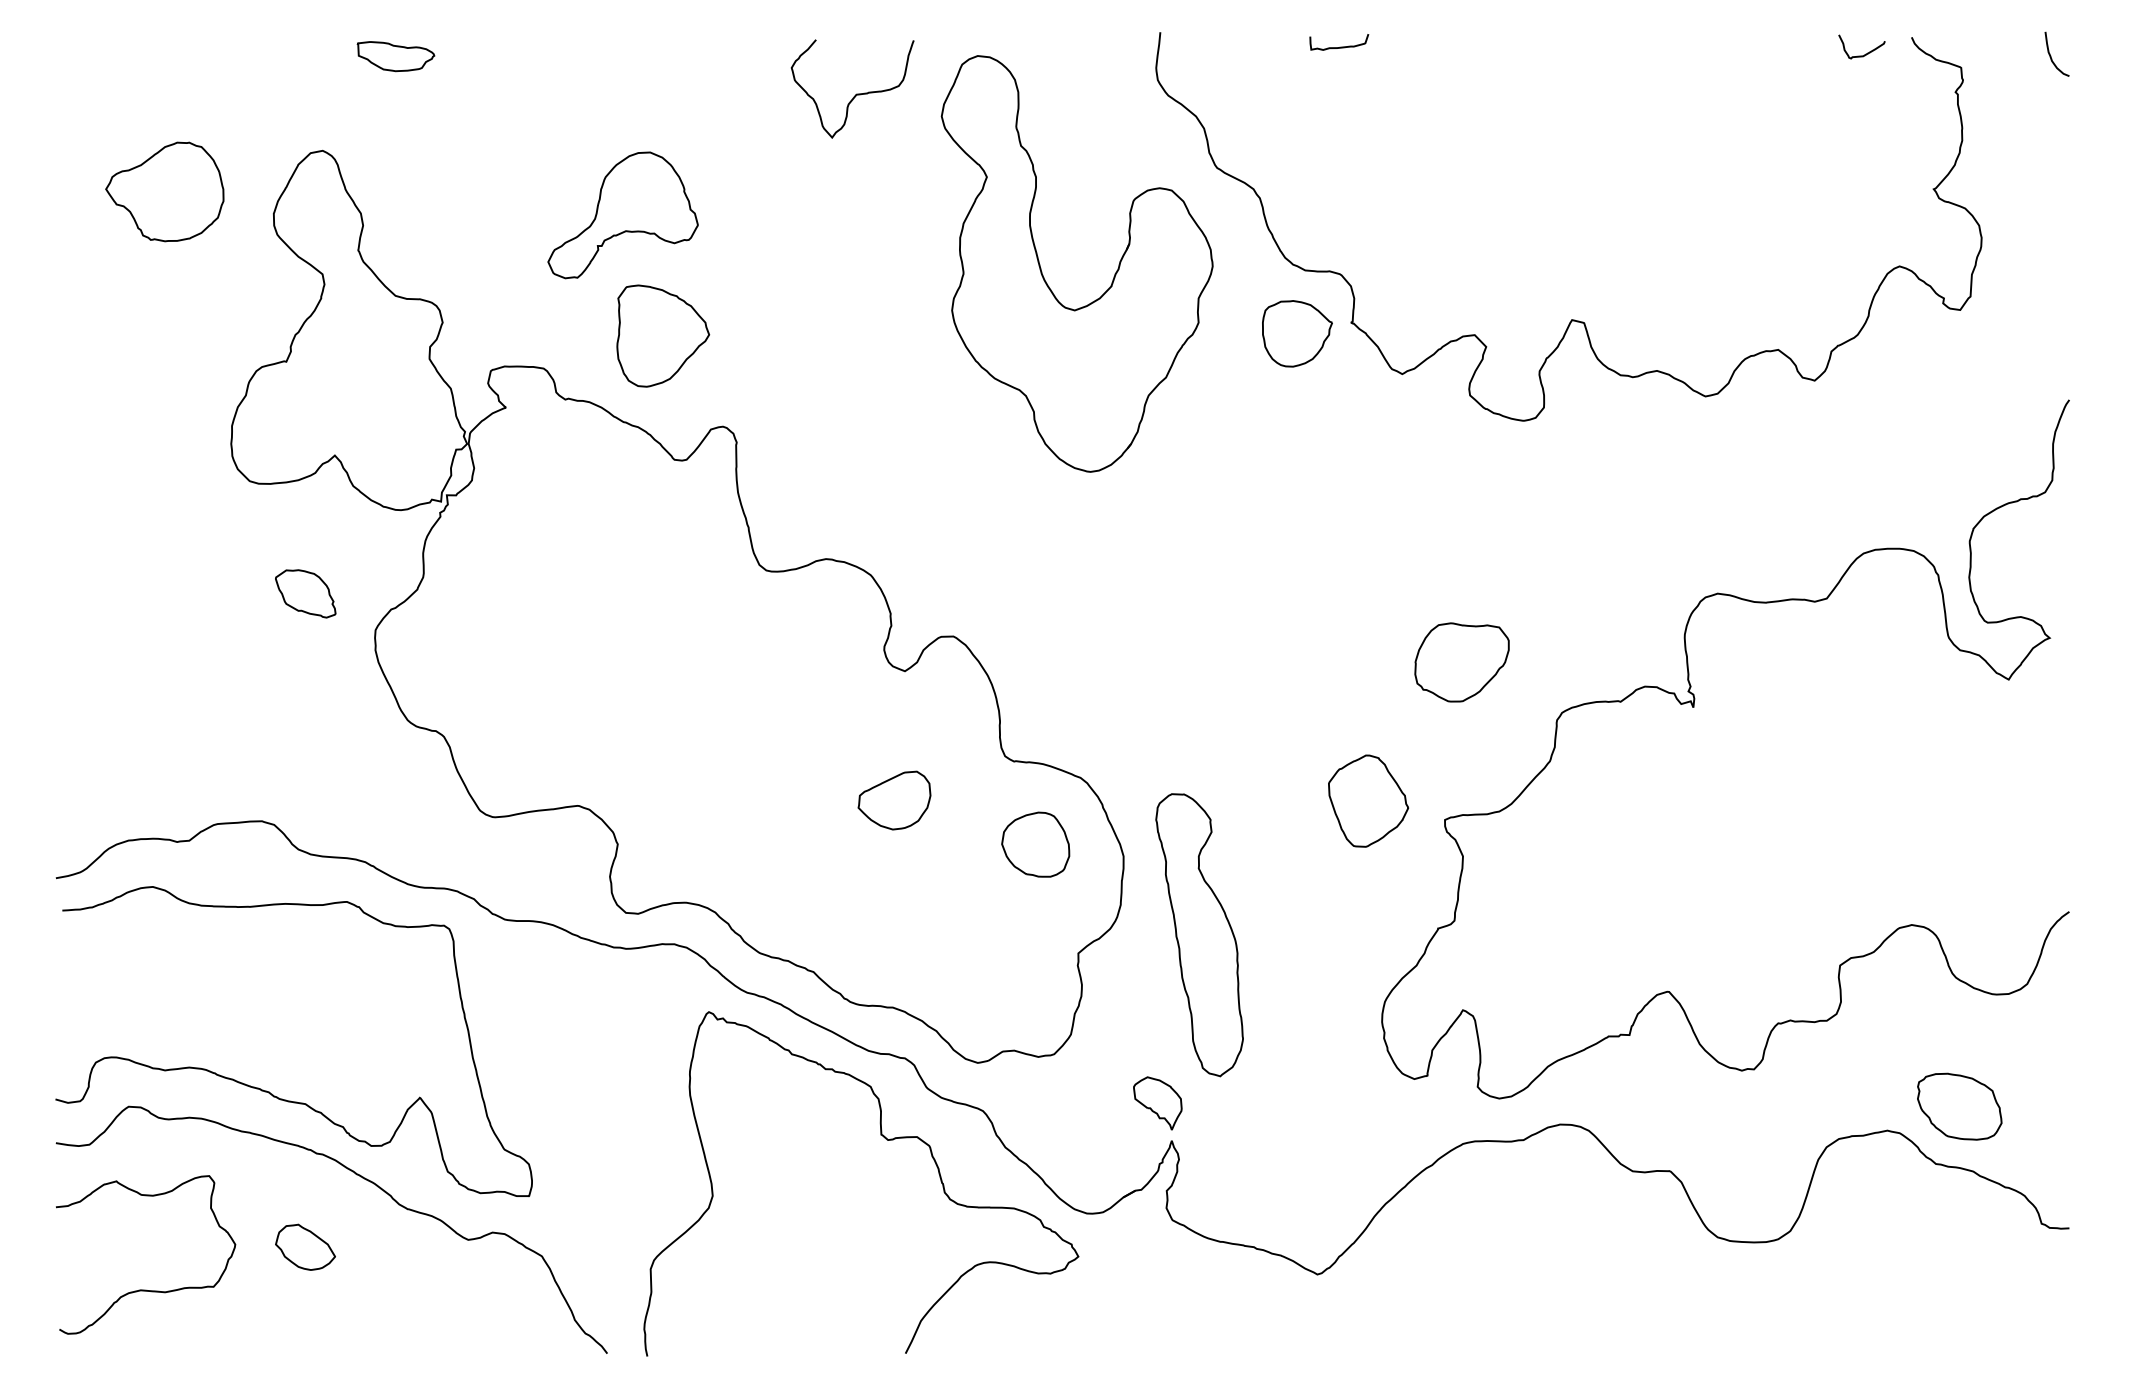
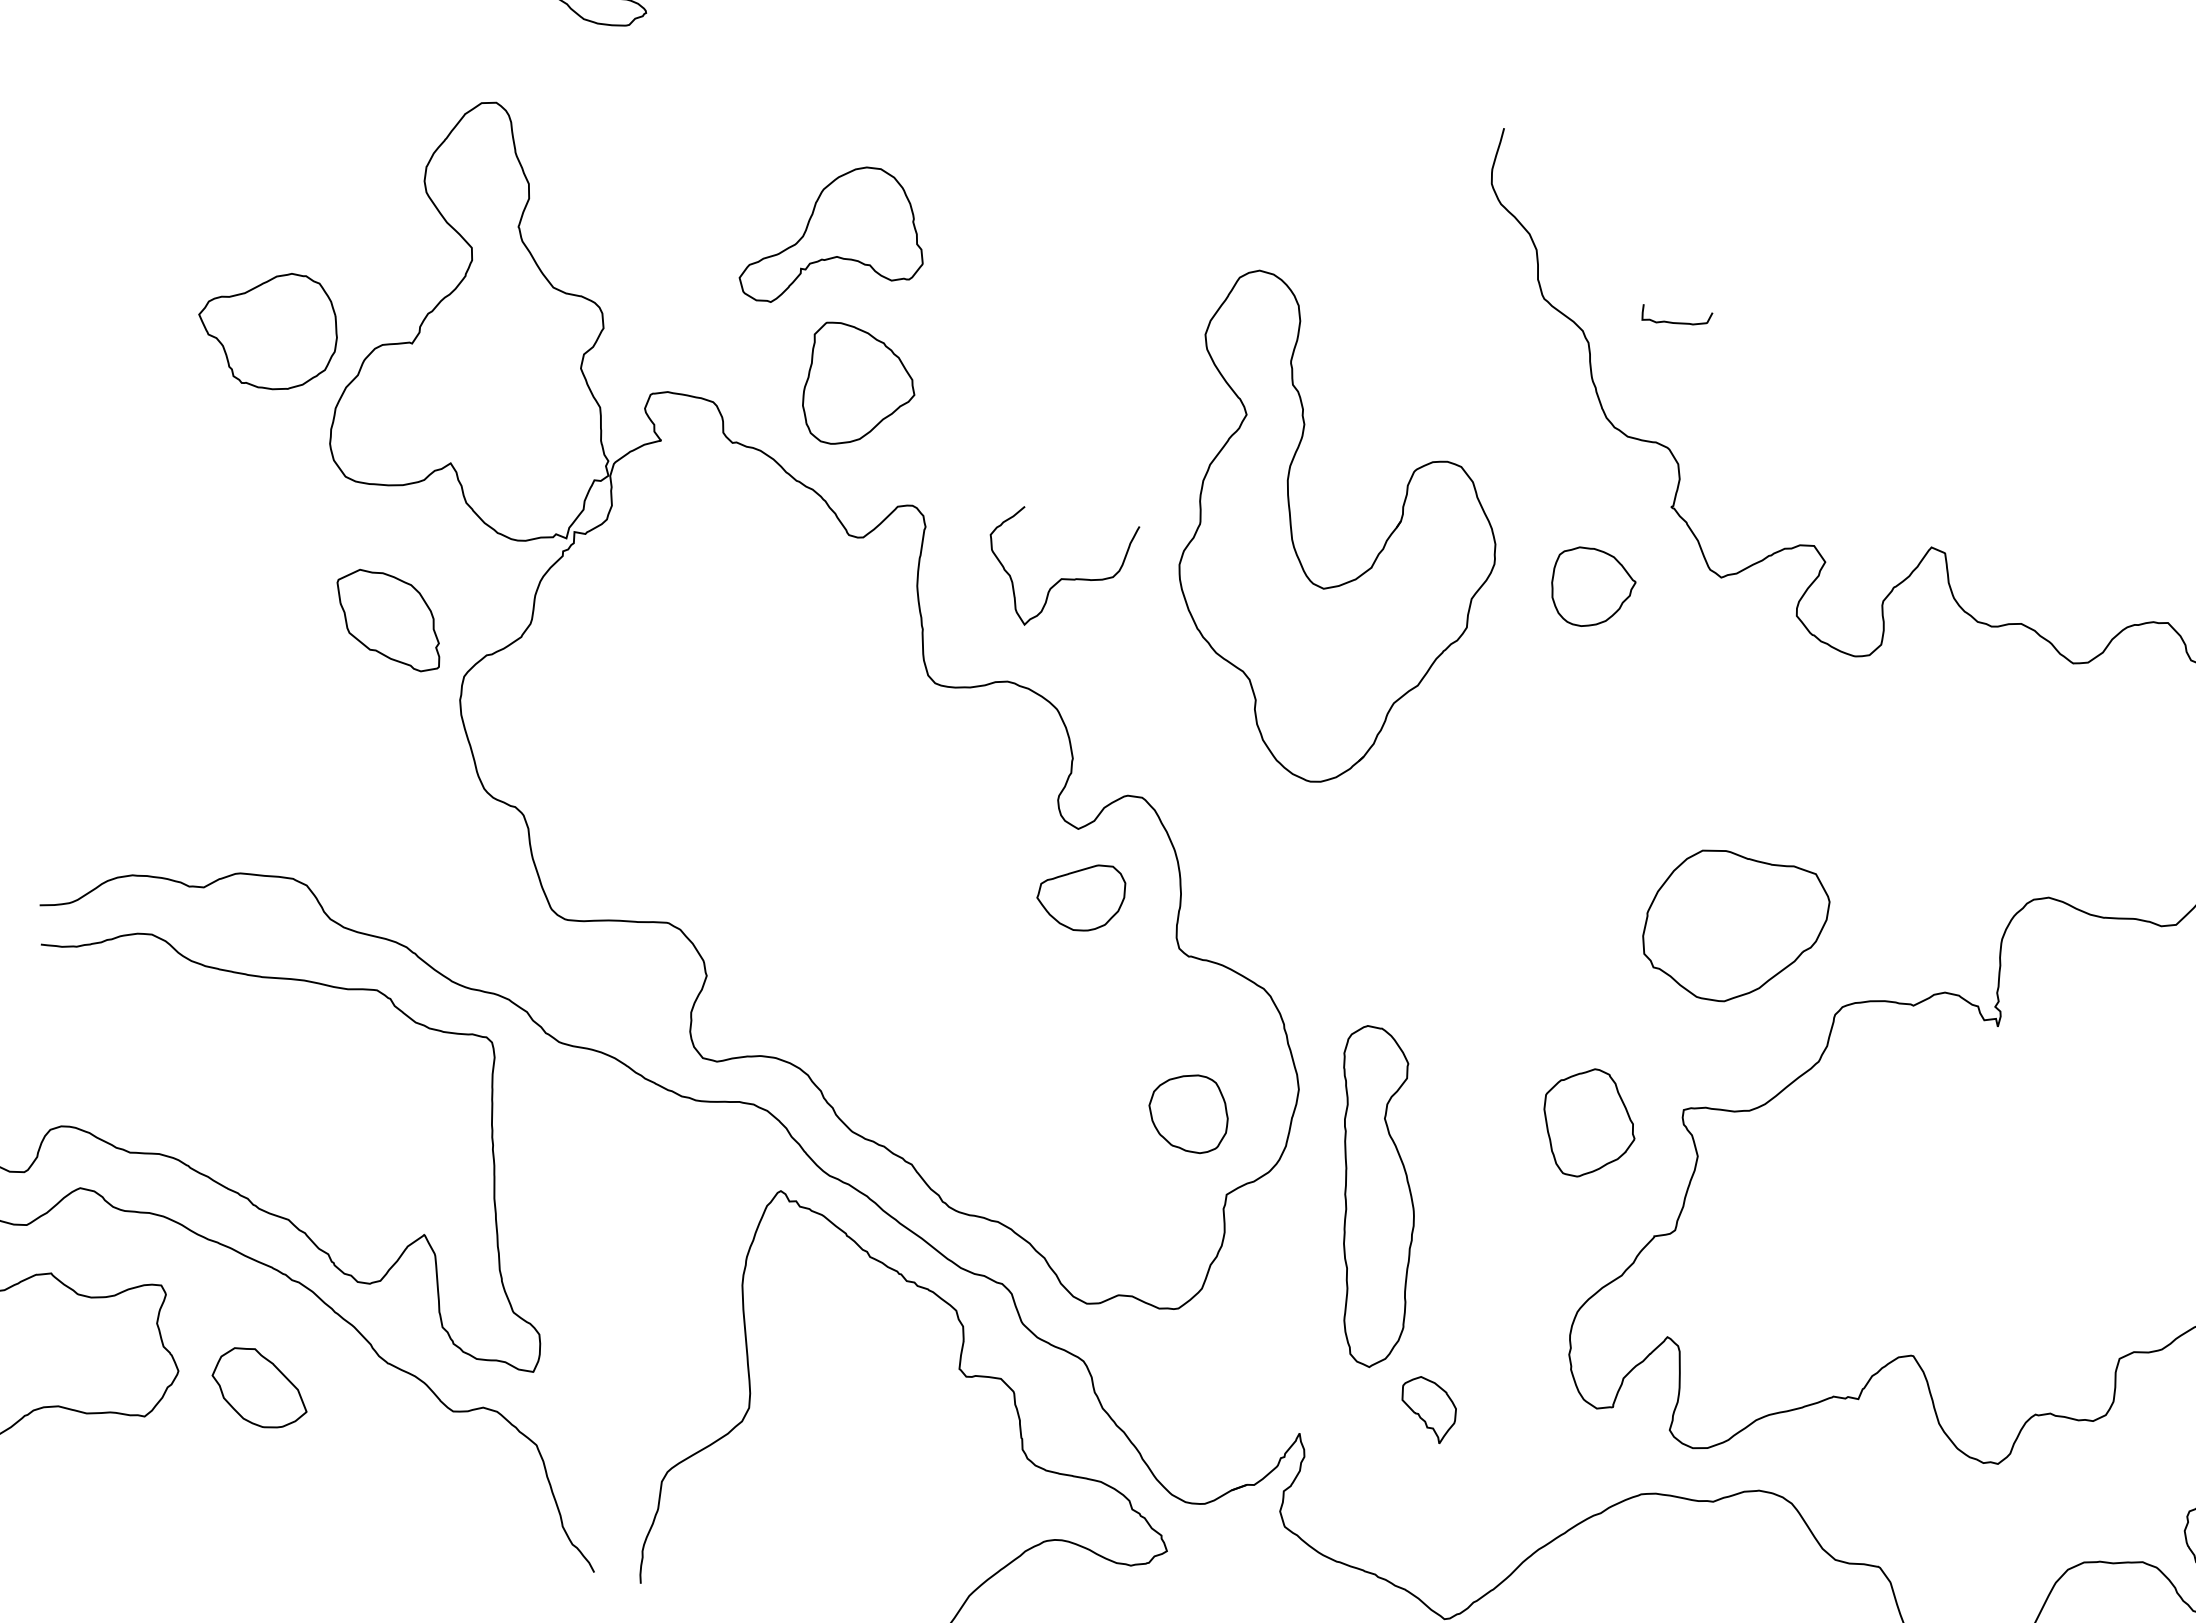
curve: (1340, 46) -> (1677, 321), moved
curve: (856, 93) -> (1061, 577), moved
part: (164, 191) -> (267, 328), moved
part: (1045, 279) -> (1295, 546), moved
part: (1297, 333) -> (1592, 587), moved
part: (305, 593) -> (389, 619), size x1.6
part: (1461, 662) -> (1734, 928), size x1.6
part: (894, 800) -> (1081, 896), moved
part: (1368, 800) -> (1589, 1122), moved
part: (1035, 844) -> (1188, 1112), moved
part: (1157, 1103) -> (1427, 1409), moved
part: (305, 1246) -> (260, 1387), size x1.4

